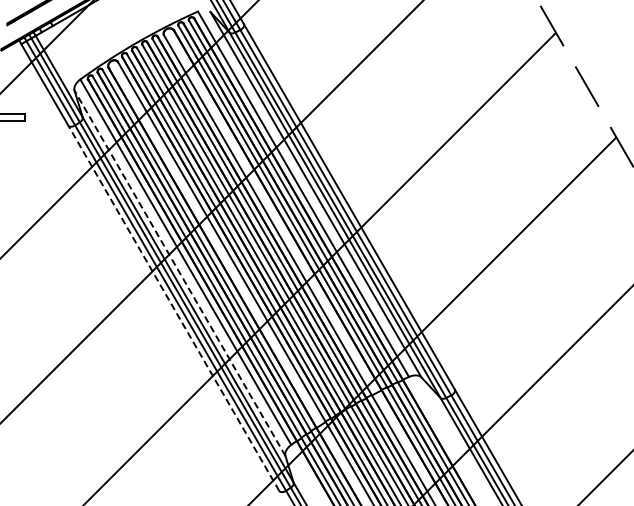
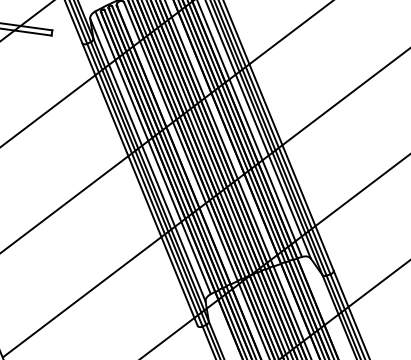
line: (180, 273) -> (148, 160), dashed -> solid
line: (173, 308) -> (139, 184), dashed -> solid

